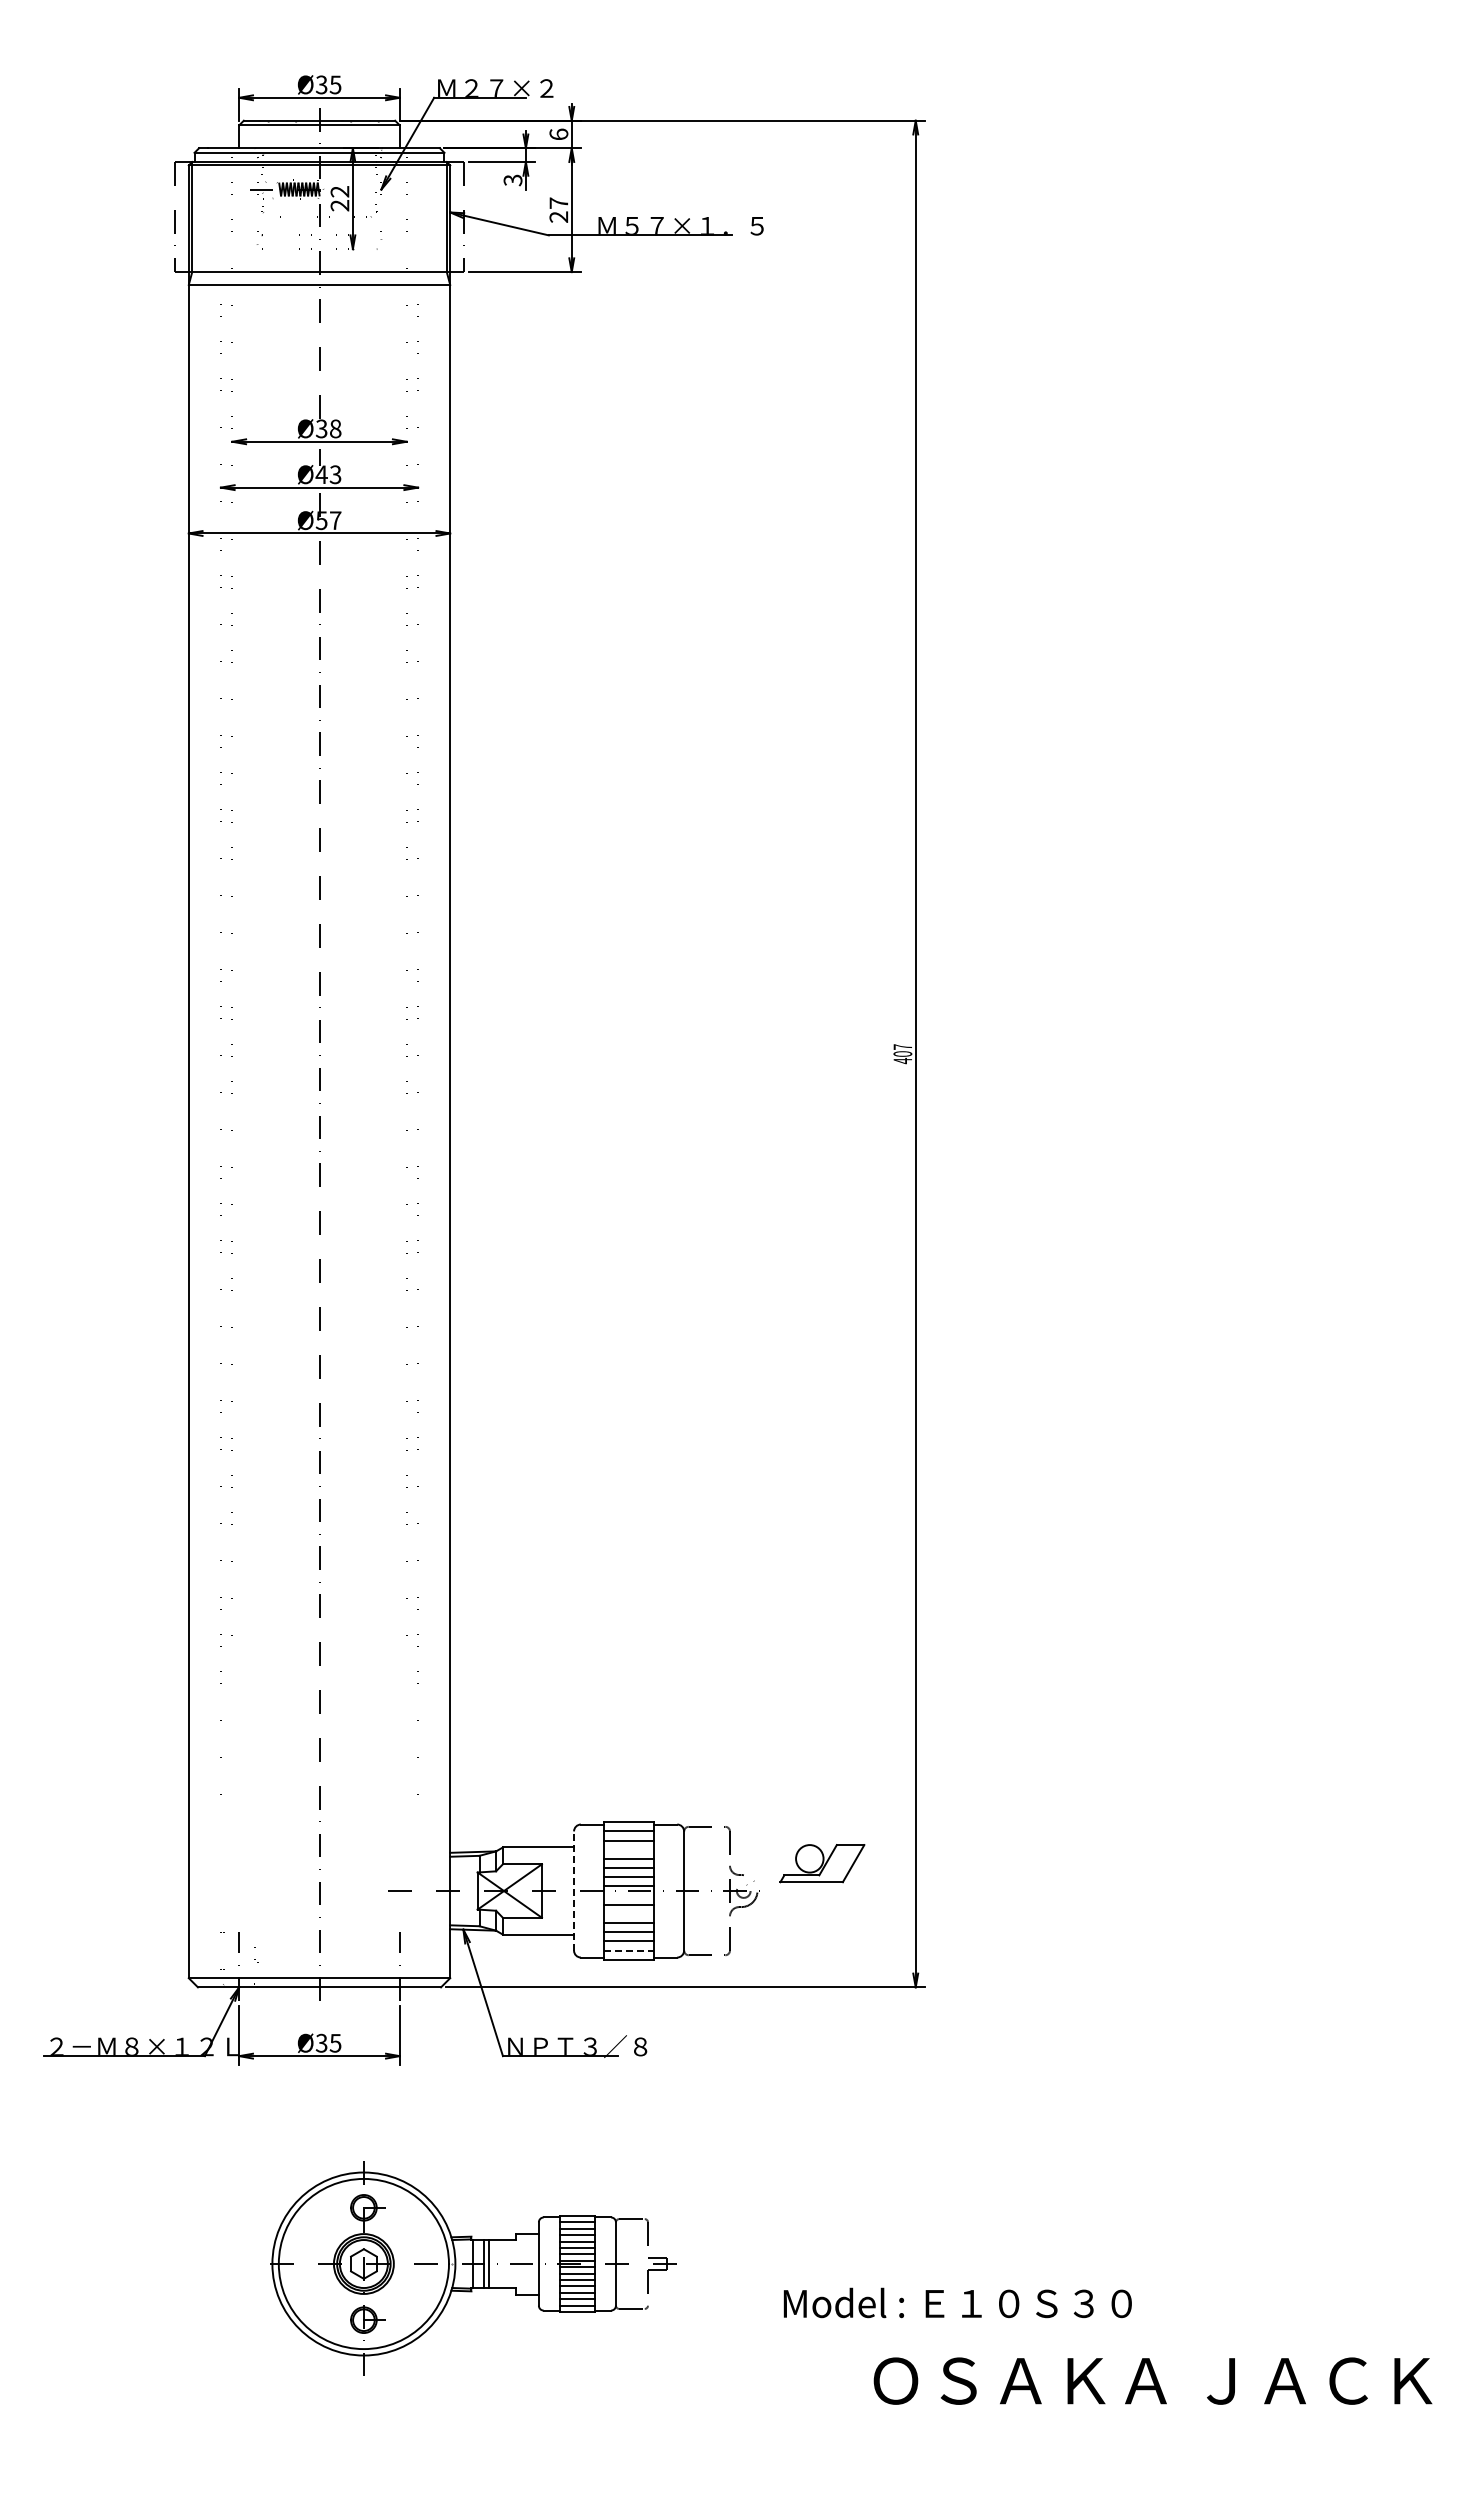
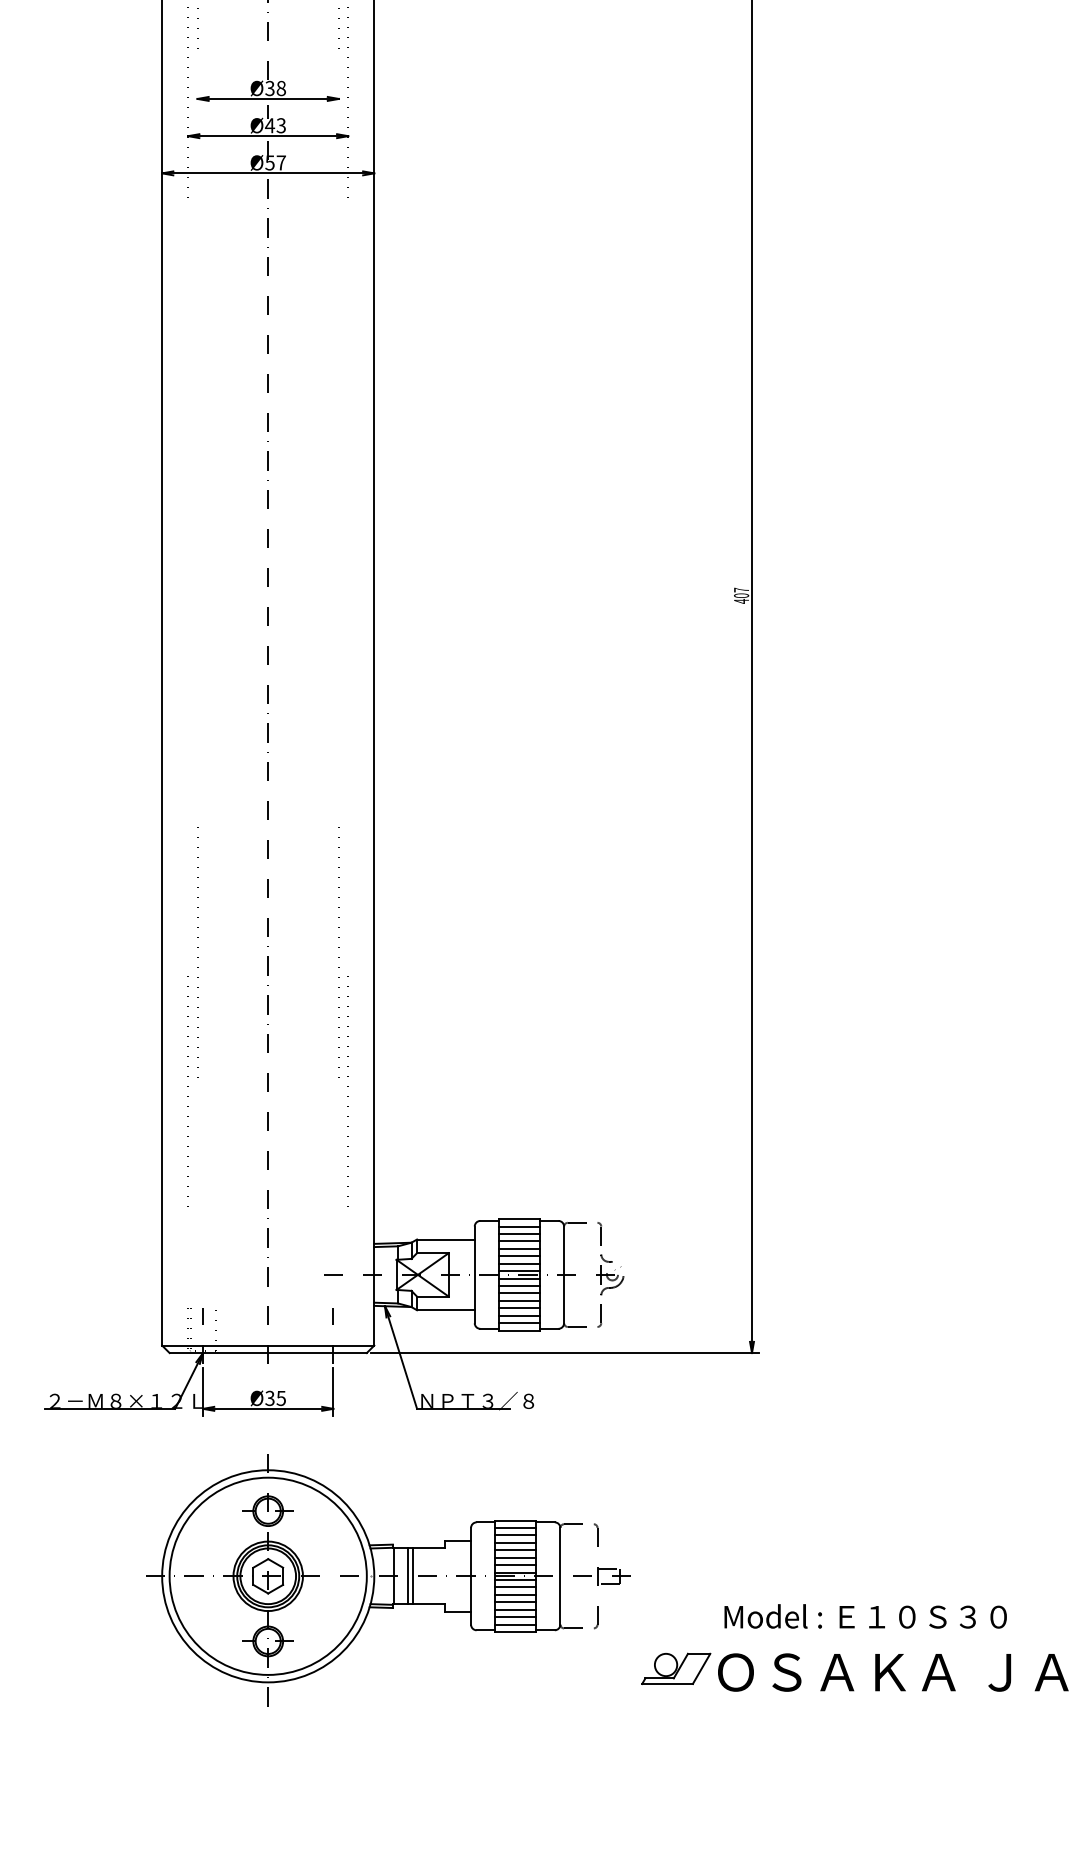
line: (628, 1849) -> (518, 1241), added
part: (822, 1863) -> (676, 1668), moved
line: (574, 1891) -> (475, 1275), dashed -> solid
line: (628, 1895) -> (518, 1278), added
line: (628, 1913) -> (518, 1293), added
line: (629, 1950) -> (519, 1323), dashed -> solid
part: (467, 2267) -> (388, 1580), size x1.43
text: (957, 2302) -> (865, 1616), moved

